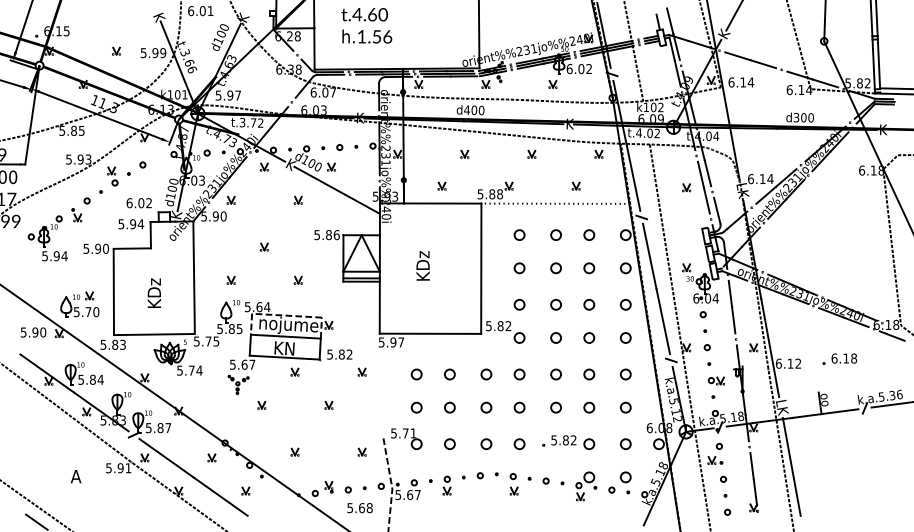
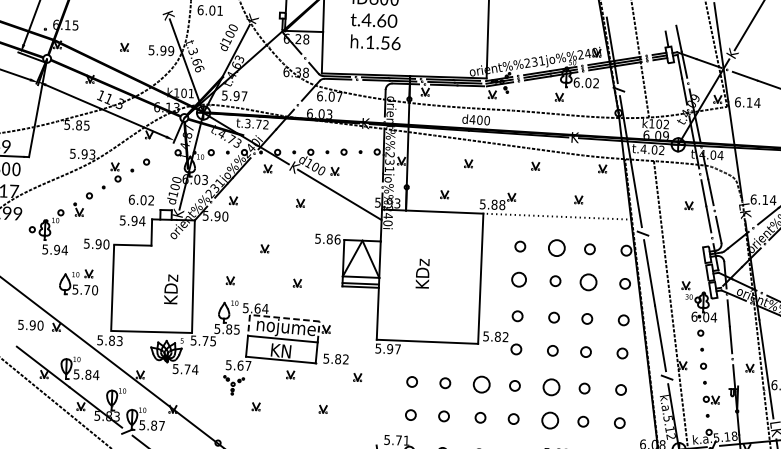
circle: (555, 234) -> (556, 247), size x1.6
circle: (519, 268) -> (518, 279), size x1.4
circle: (589, 268) -> (588, 282), size x1.6
text: (153, 292) -> (170, 288), moved
part: (79, 304) -> (78, 282), moved
circle: (486, 374) -> (481, 384), size x1.6
circle: (555, 374) -> (550, 387), size x1.6
circle: (555, 407) -> (549, 420), size x1.6

